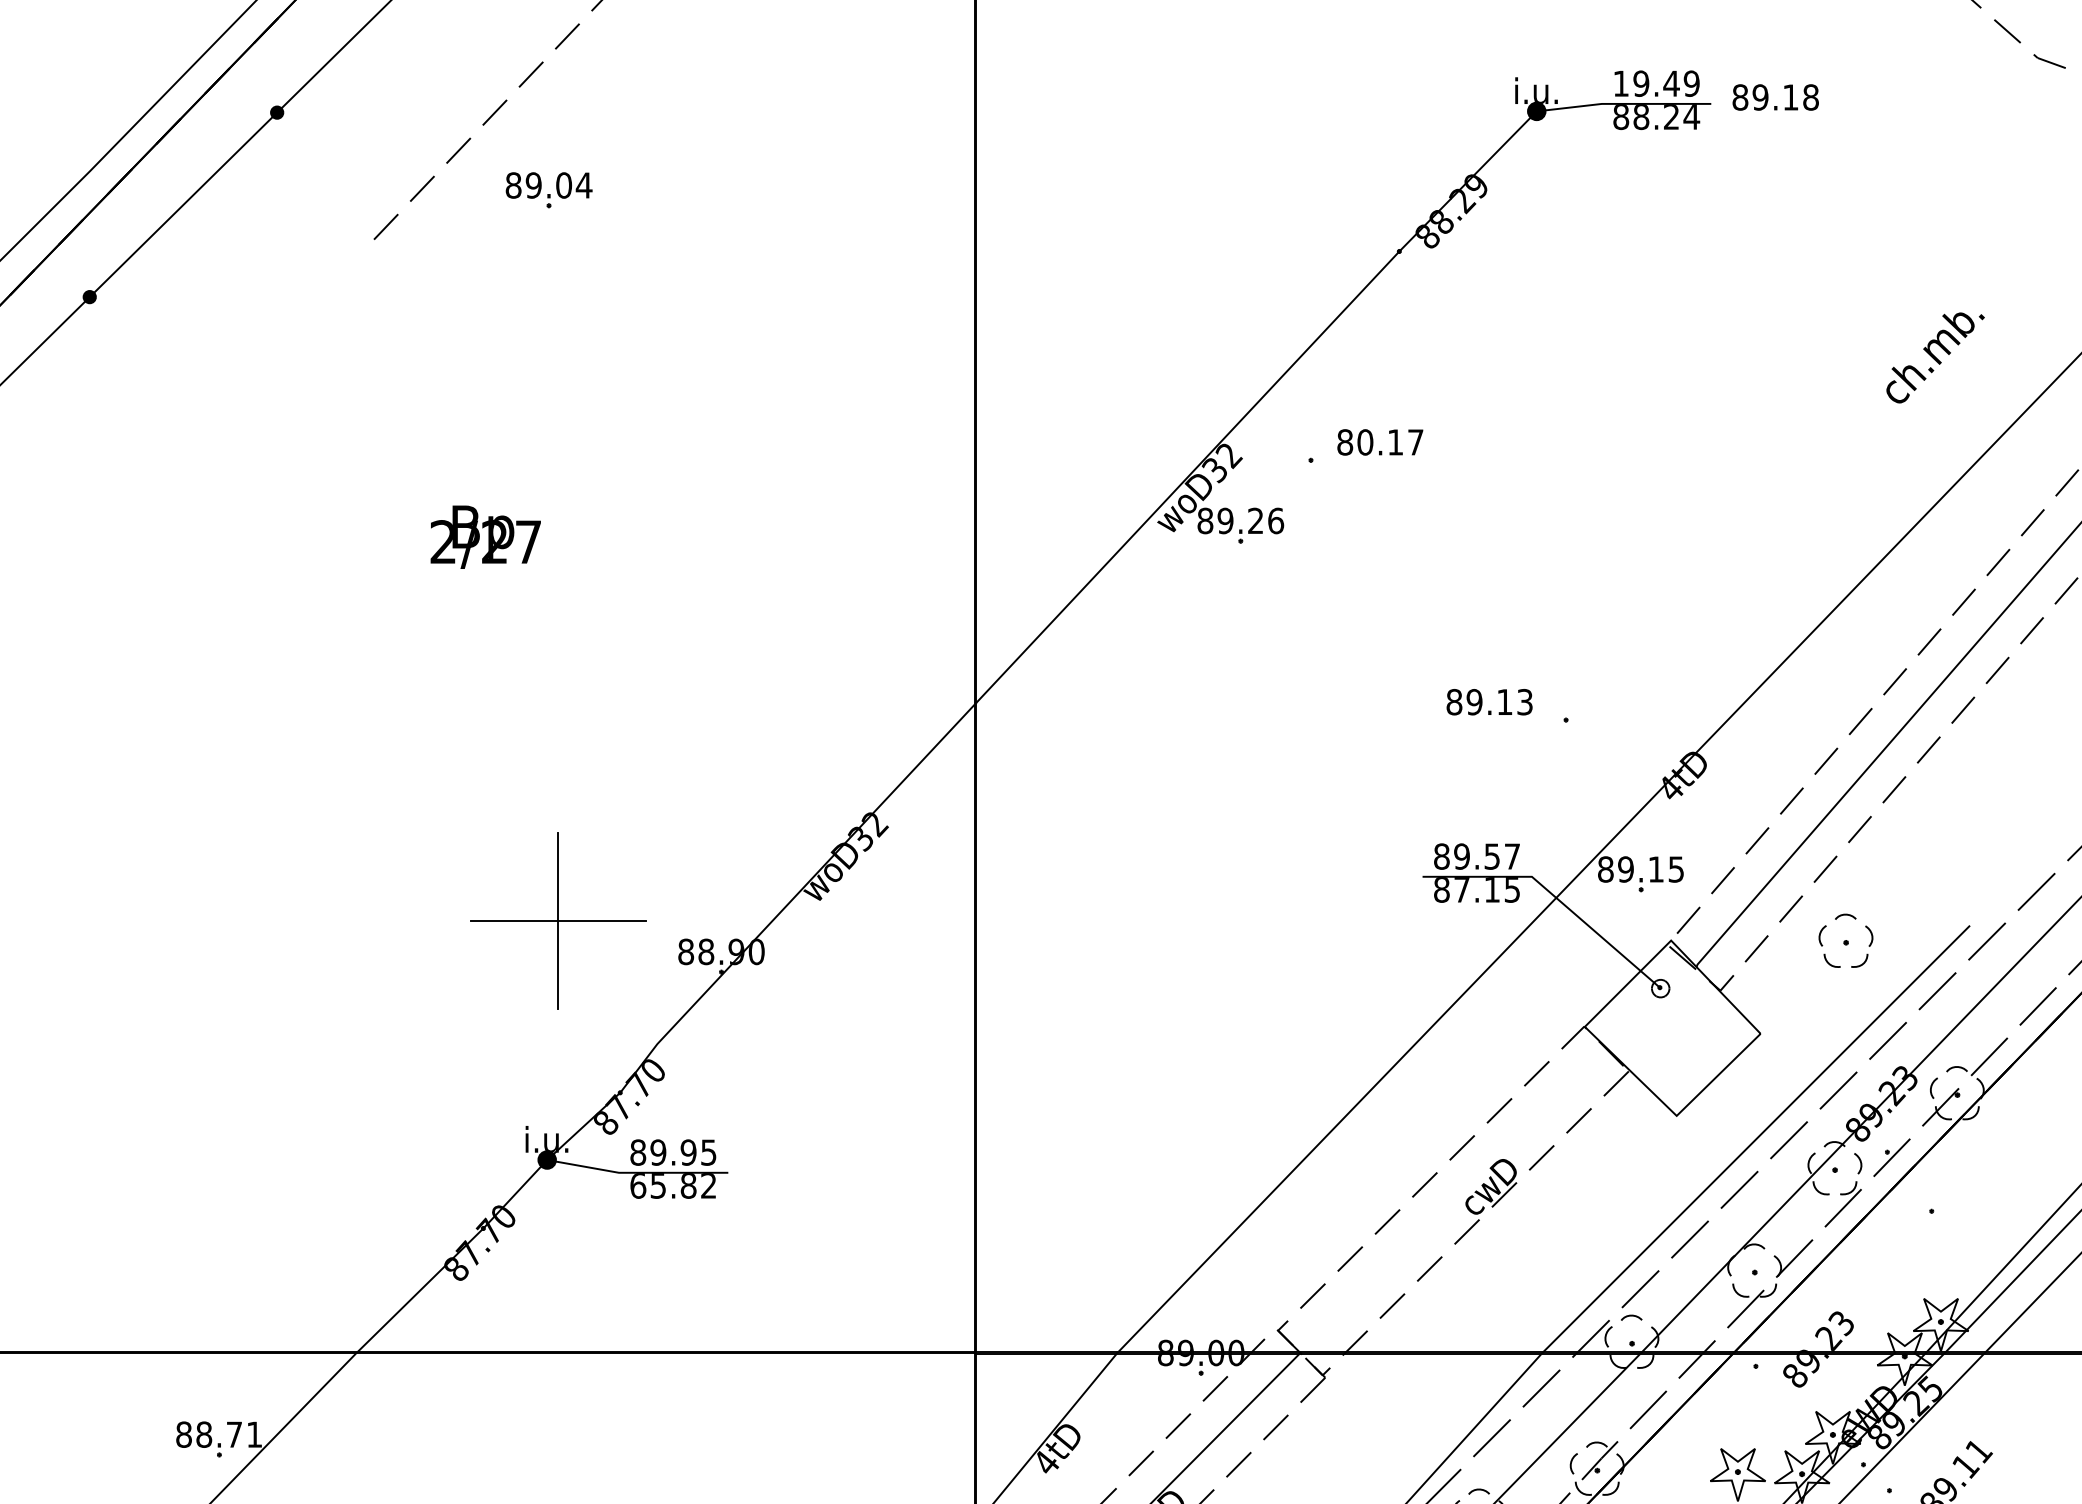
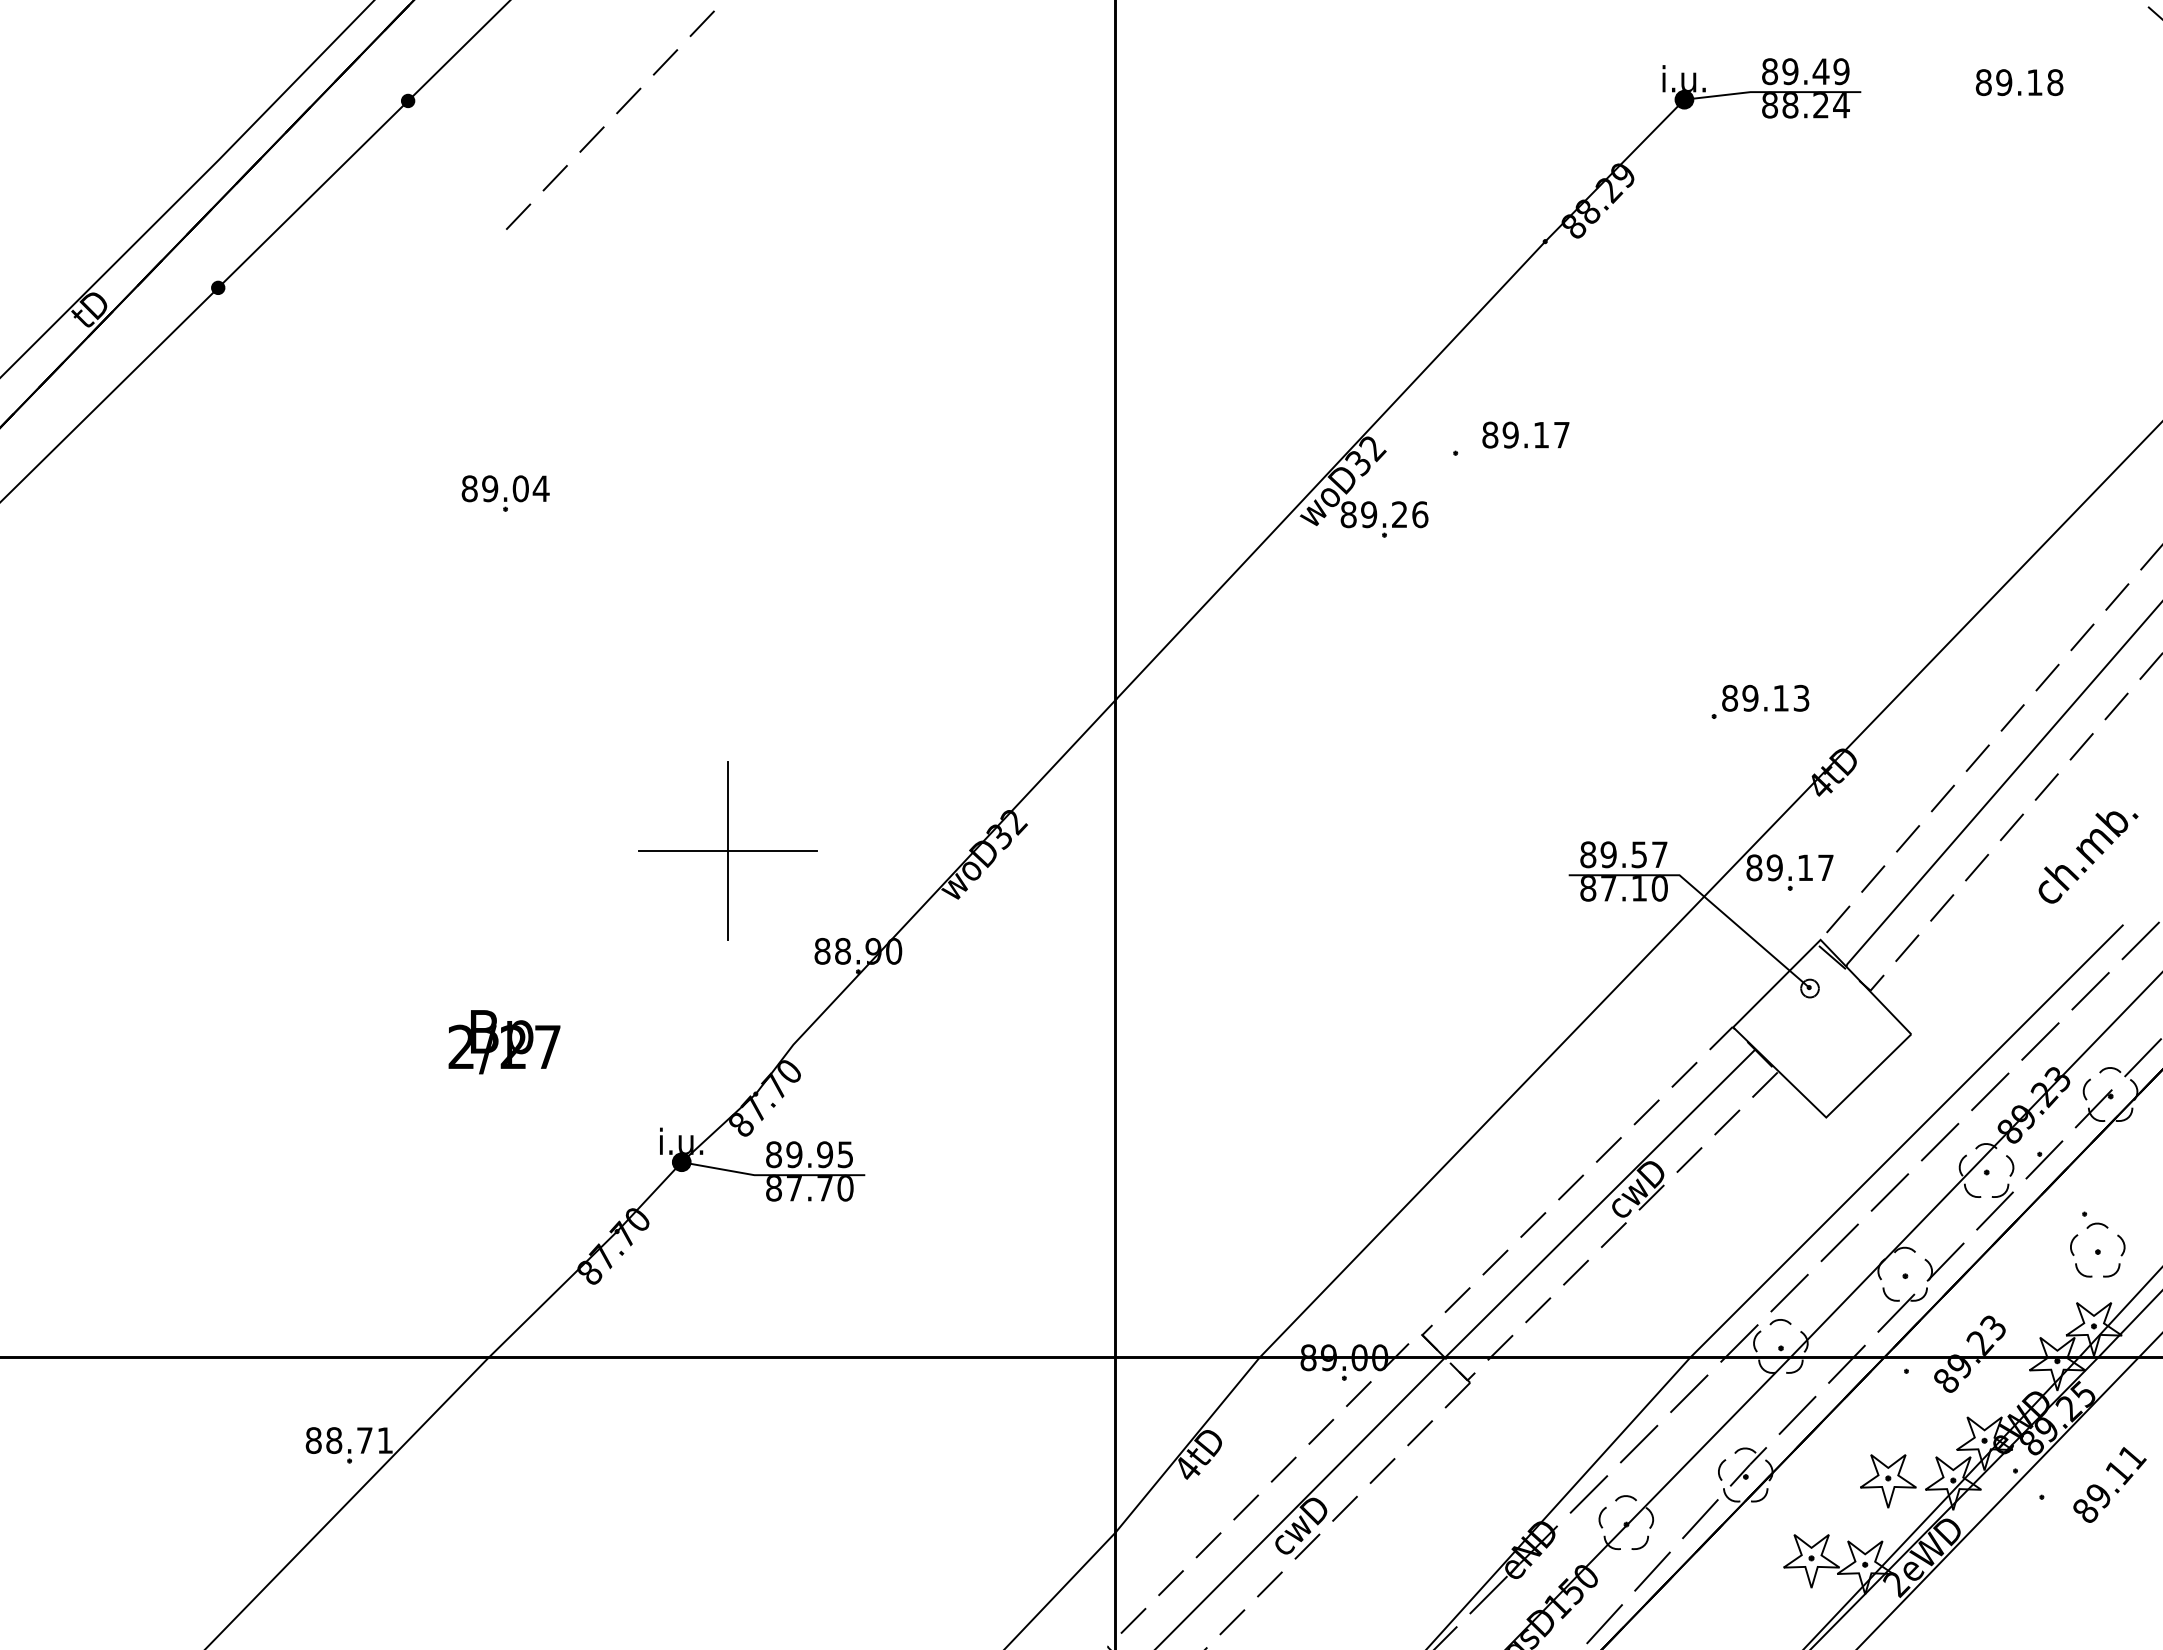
text: (1621, 83) -> (1770, 71), 19.49 -> 89.49
text: (1775, 97) -> (2019, 82), moved
part: (548, 190) -> (505, 493), moved
text: (1935, 357) -> (2088, 857), moved
text: (1365, 442) -> (1510, 435), 80.17^J -> 89.17^J
text: (485, 537) -> (504, 1042), moved
text: (1489, 701) -> (1765, 697), moved
text: (1675, 869) -> (1825, 867), 89.15^J -> 89.17^J
text: (1512, 889) -> (1659, 888), 87.15 -> 87.10
part: (557, 920) -> (727, 850), moved
part: (1845, 940) -> (2097, 1249), moved
text: (673, 1185) -> (809, 1188), 65.82 -> 87.70
line: (1452, 1200) -> (1599, 1203), added

